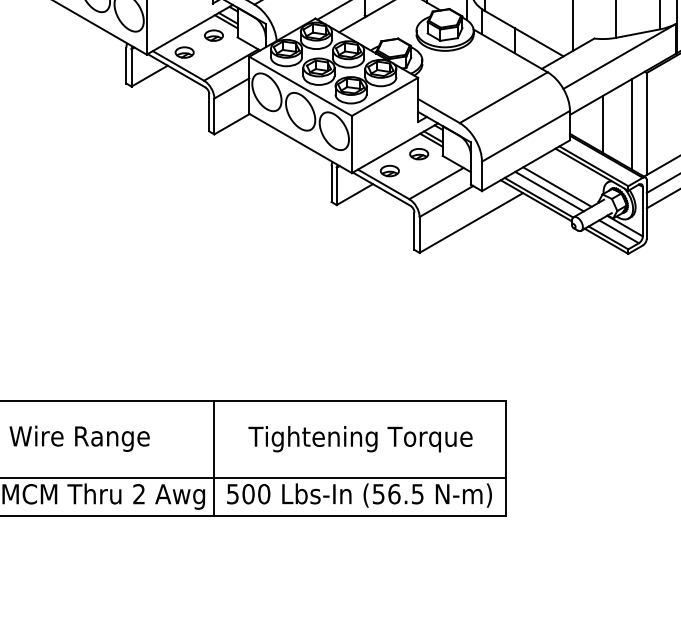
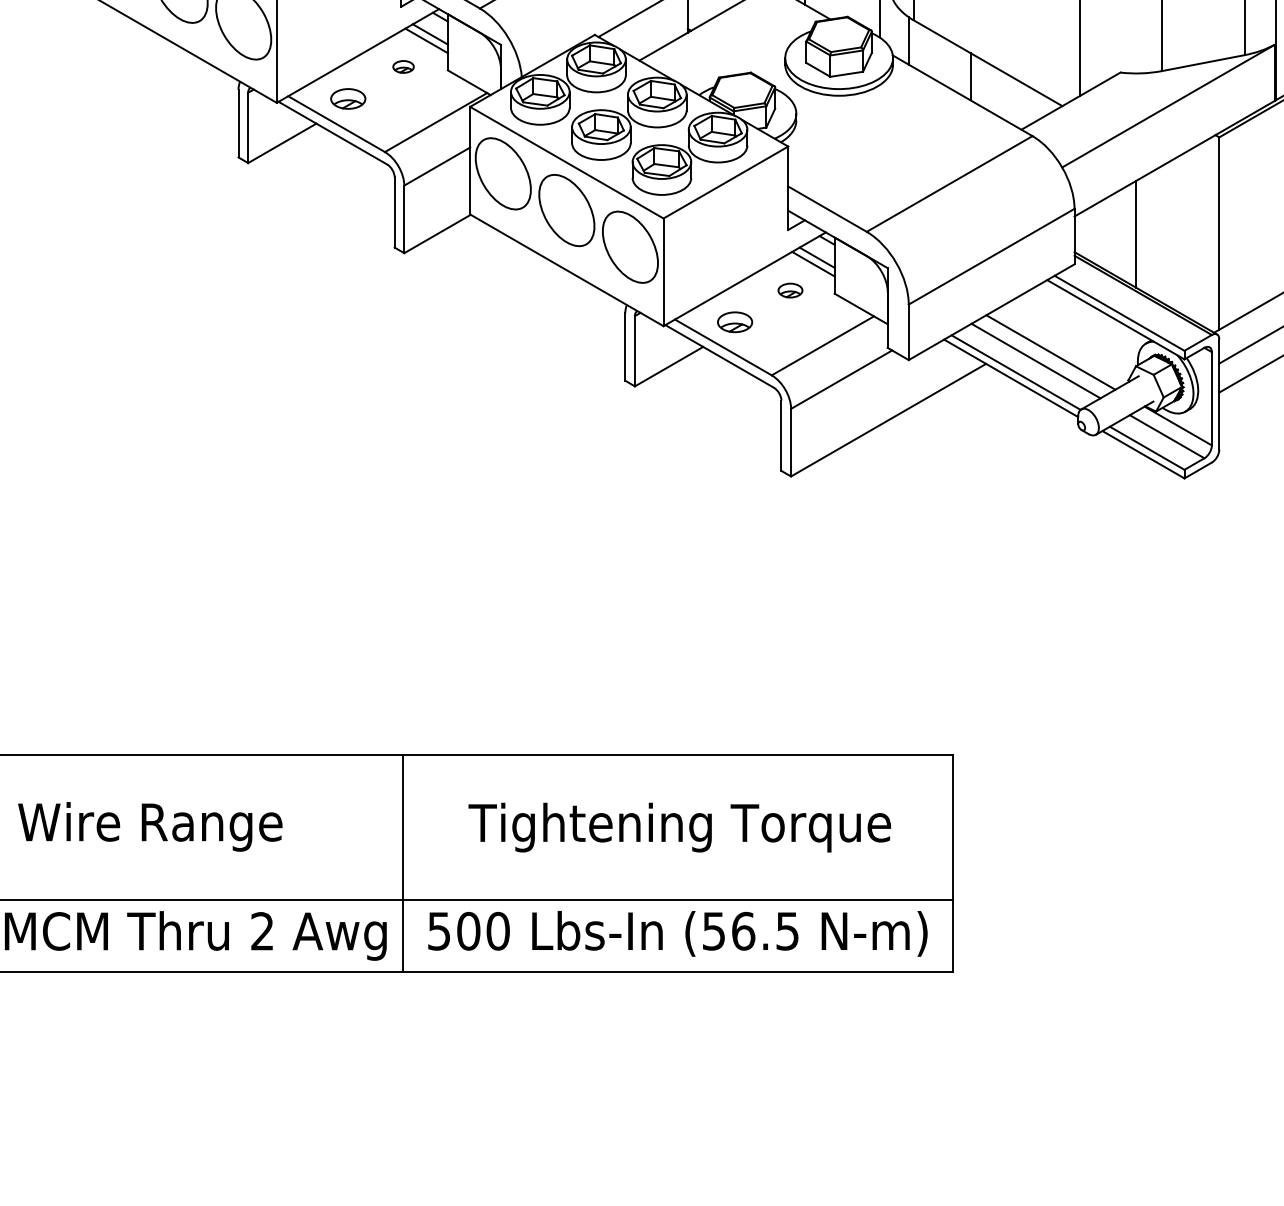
part: (213, 35) -> (402, 66), size x0.6
line: (632, 124) -> (1192, 234), removed
part: (419, 154) -> (790, 291), size x0.7

